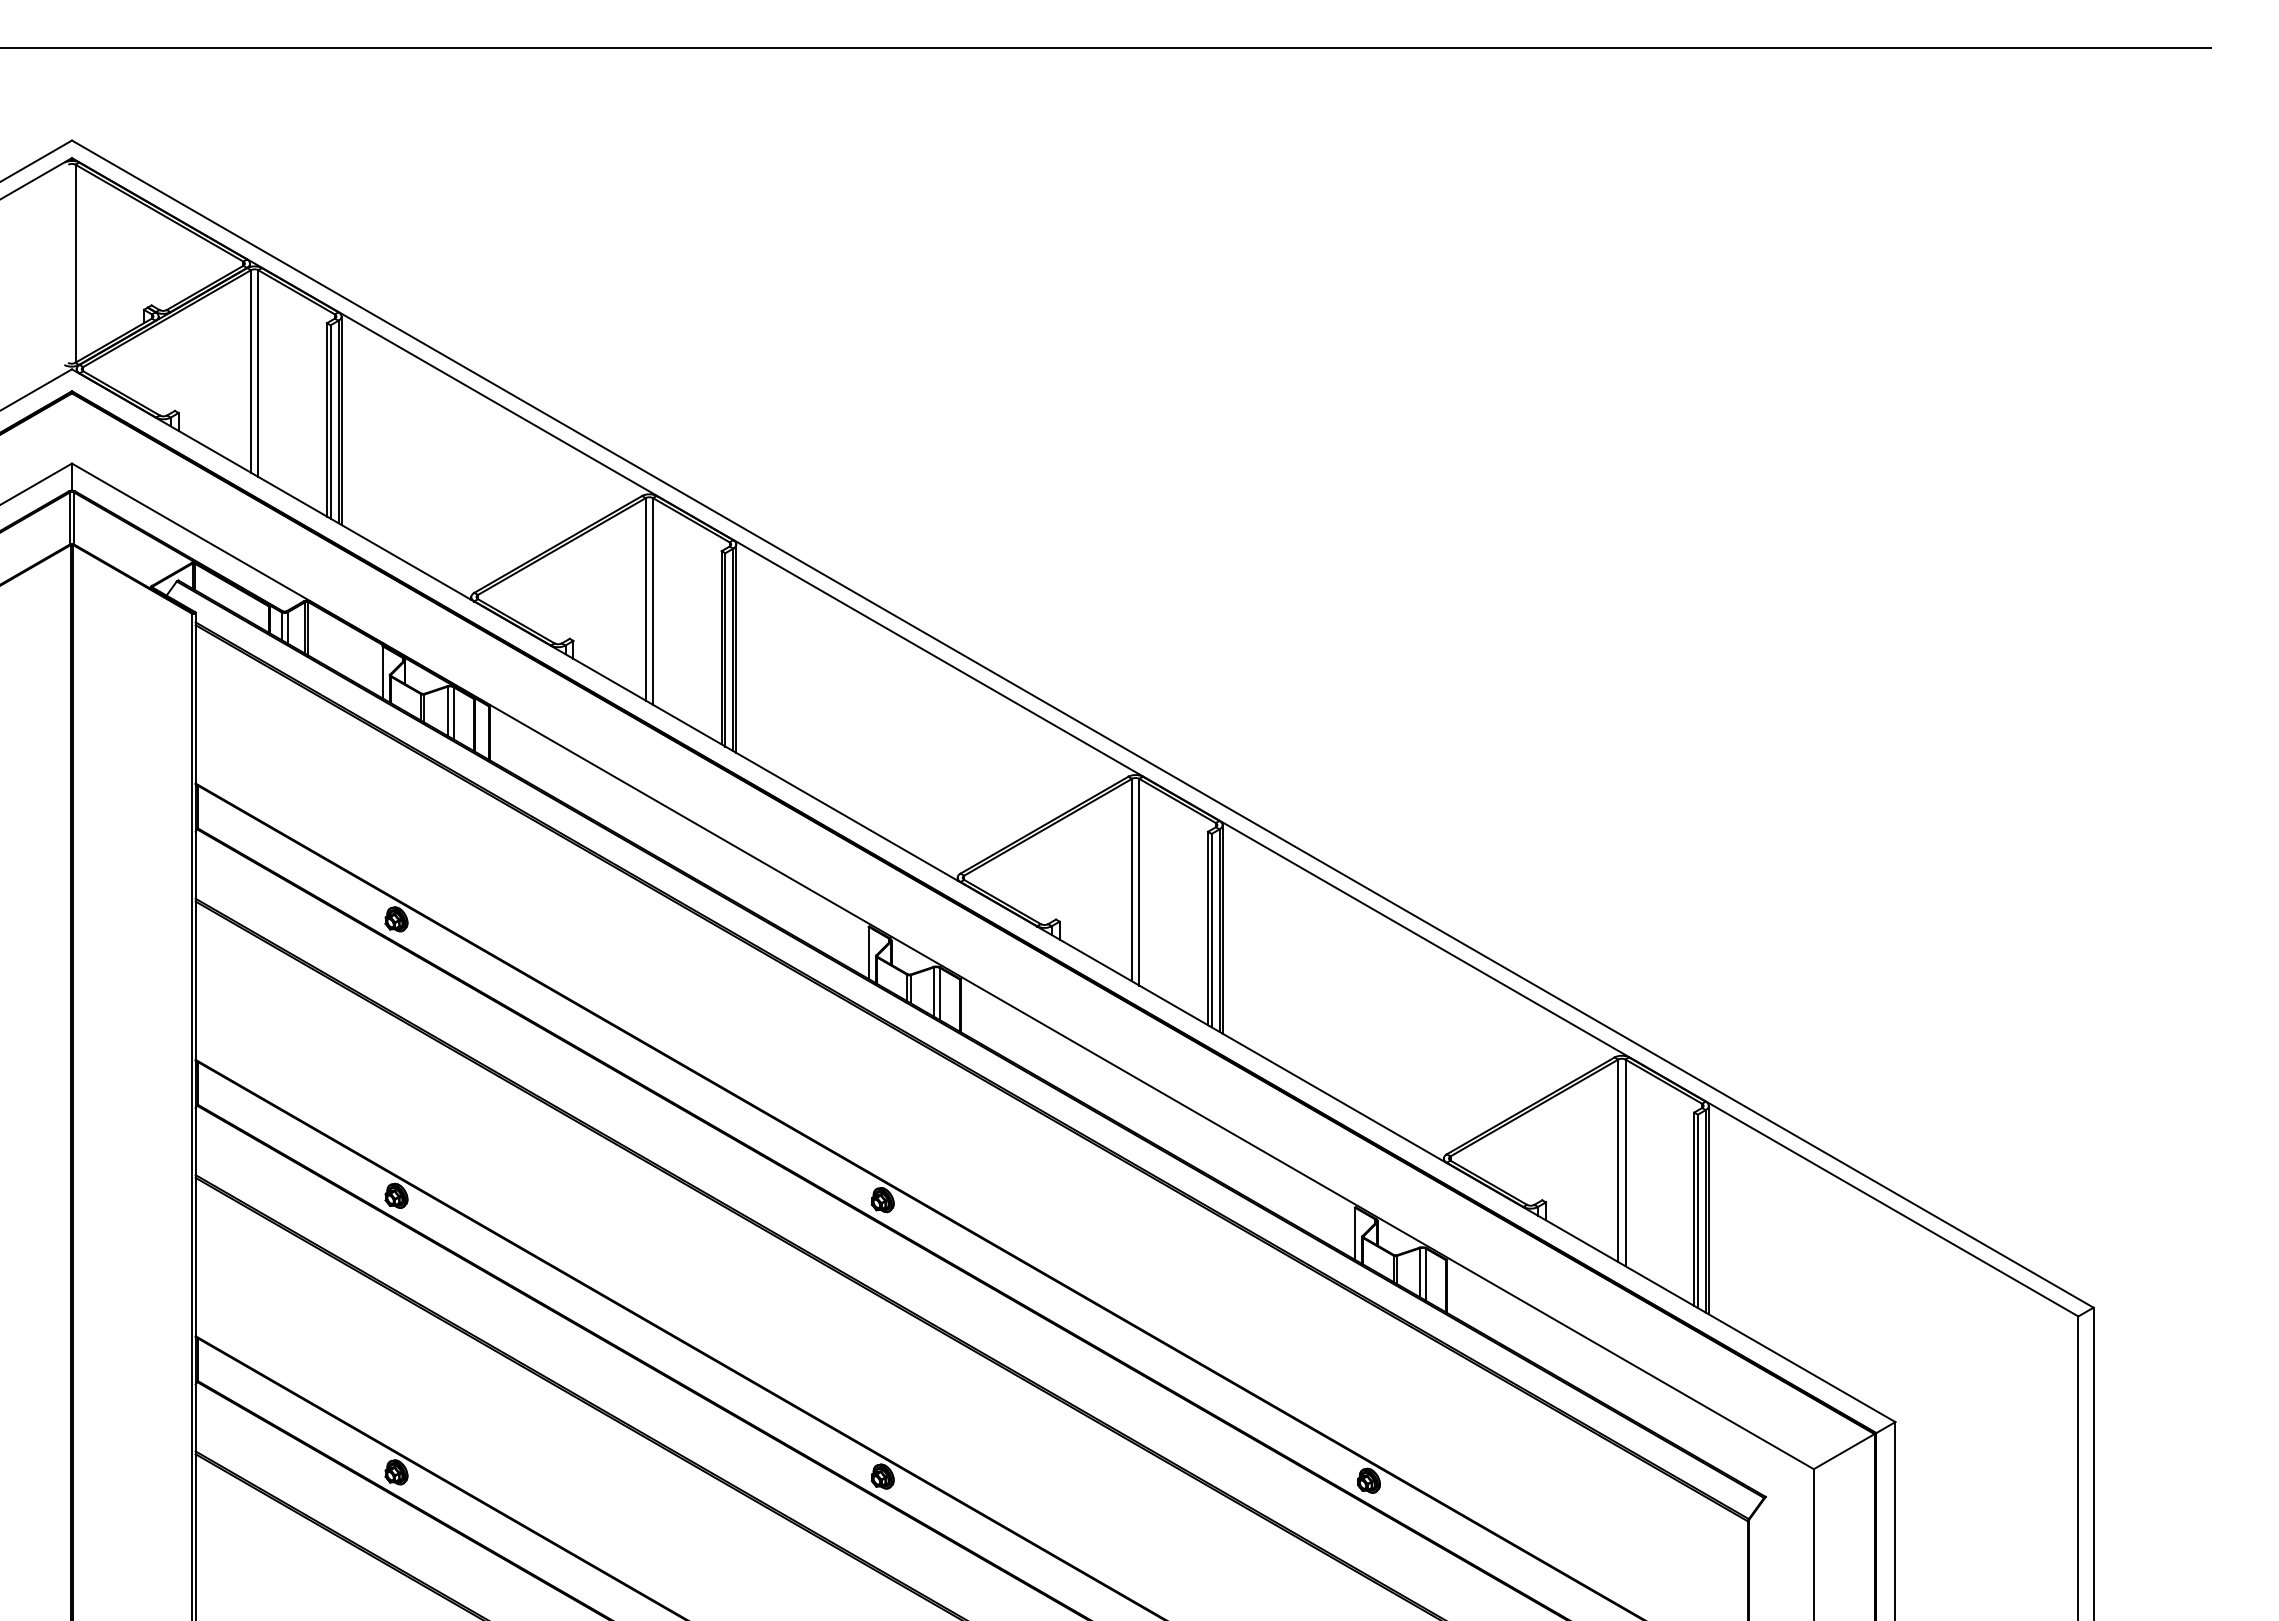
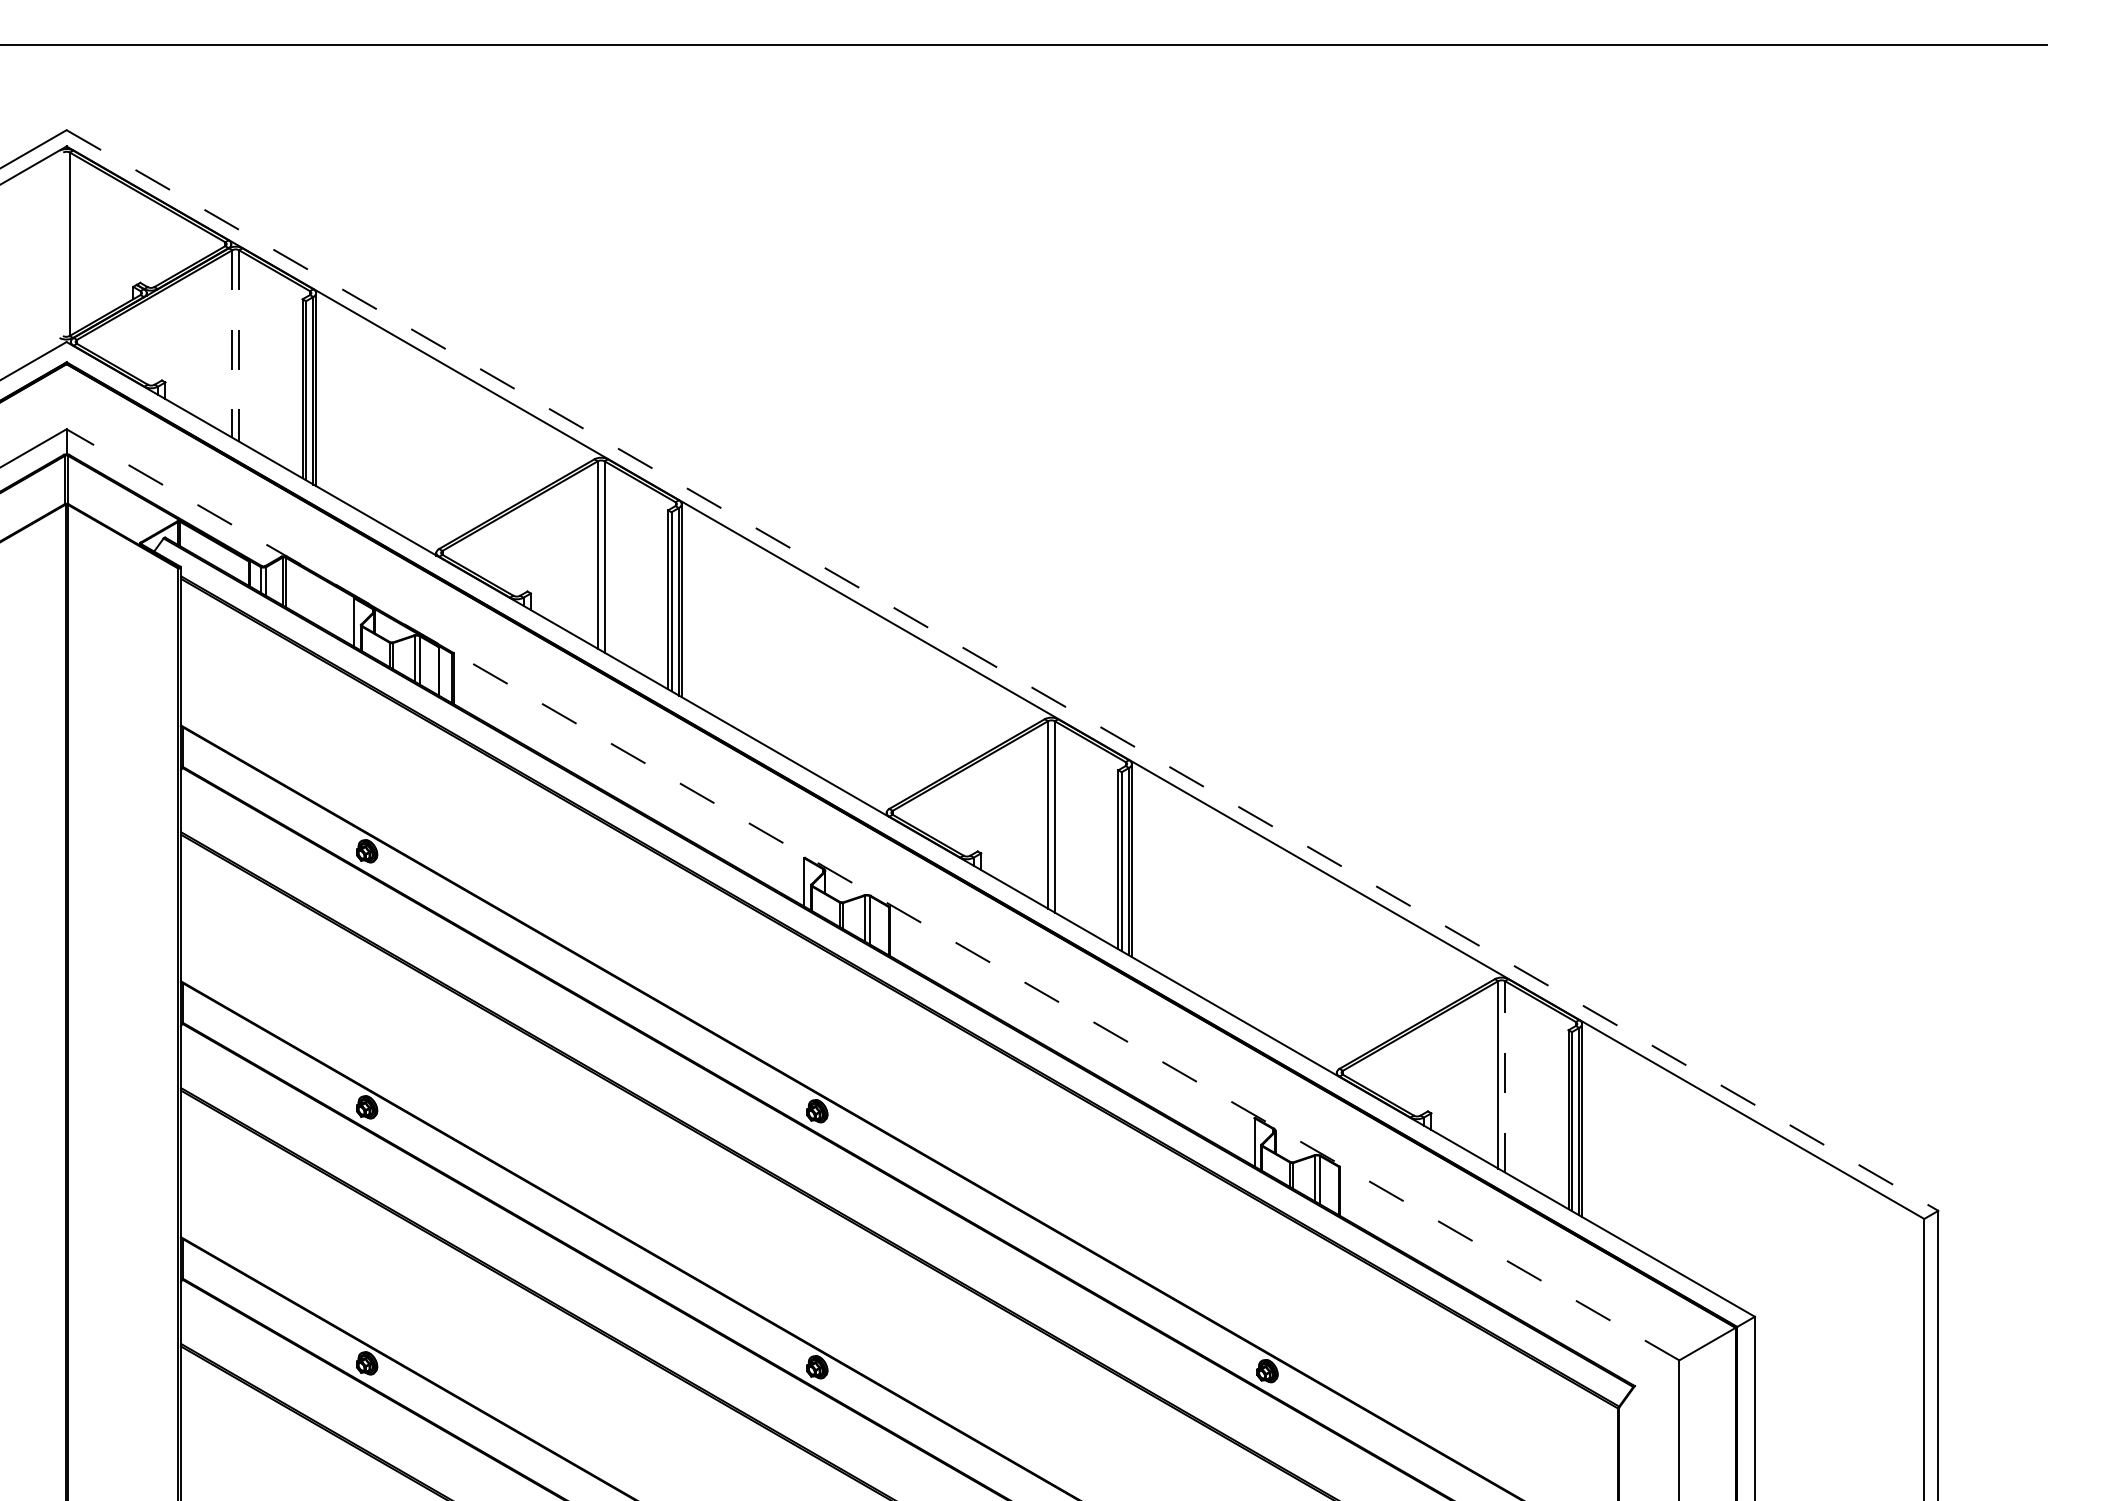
line: (251, 371) -> (232, 344), solid -> dashed
line: (258, 374) -> (239, 346), solid -> dashed
line: (1083, 724) -> (1003, 670), solid -> dashed
line: (942, 966) -> (872, 894), solid -> dashed
line: (1625, 1162) -> (1504, 1076), solid -> dashed

